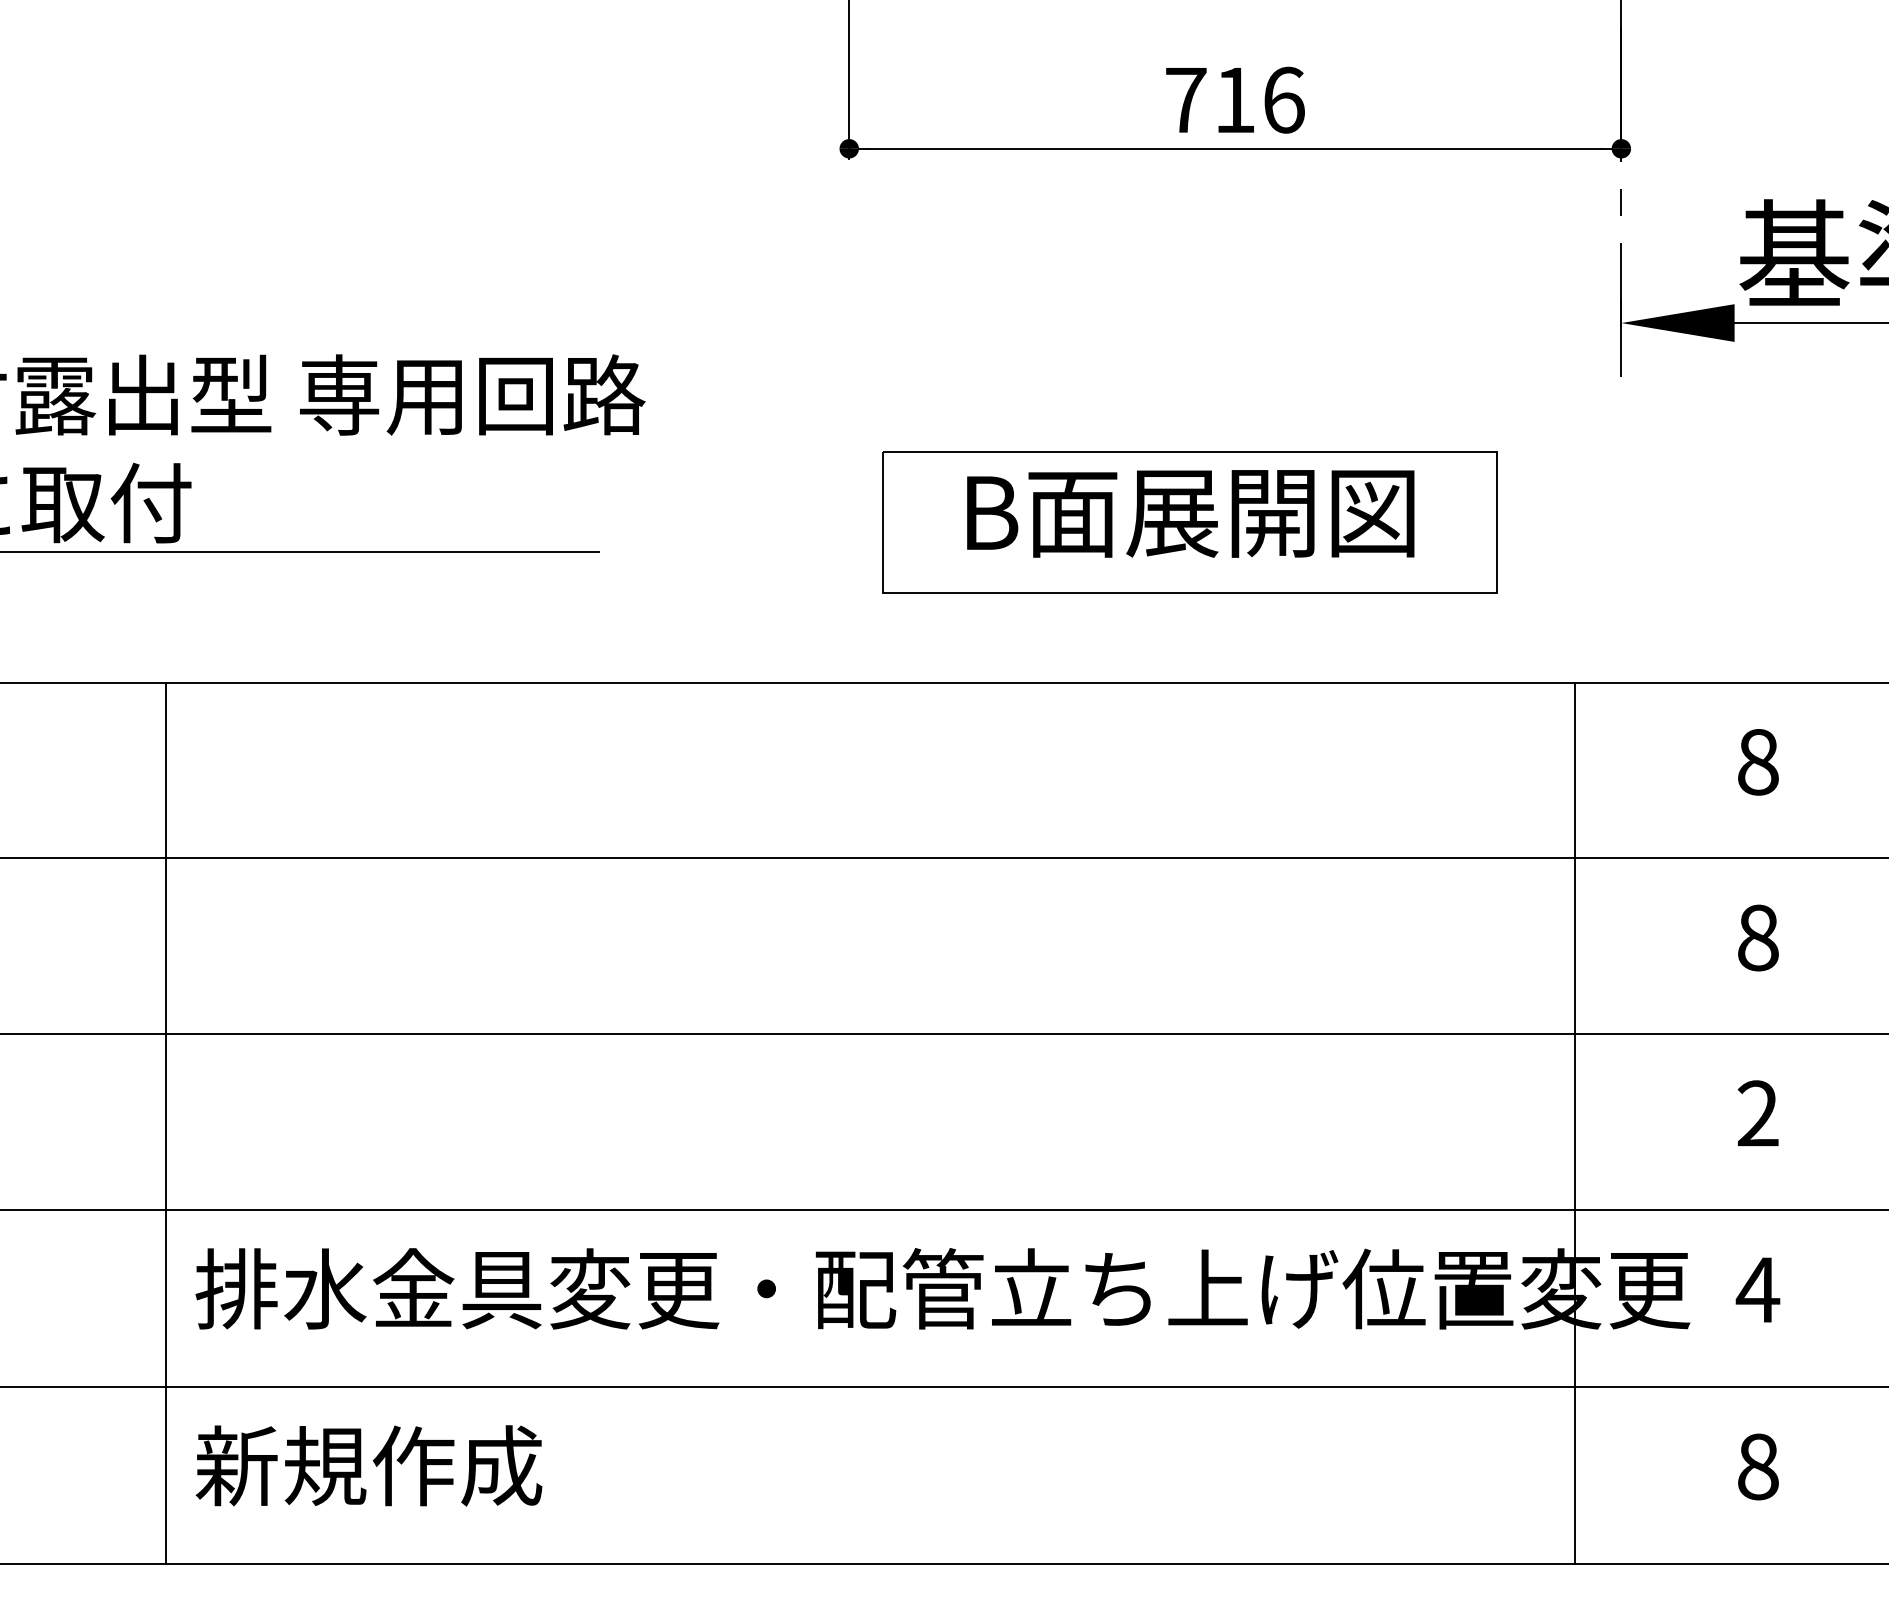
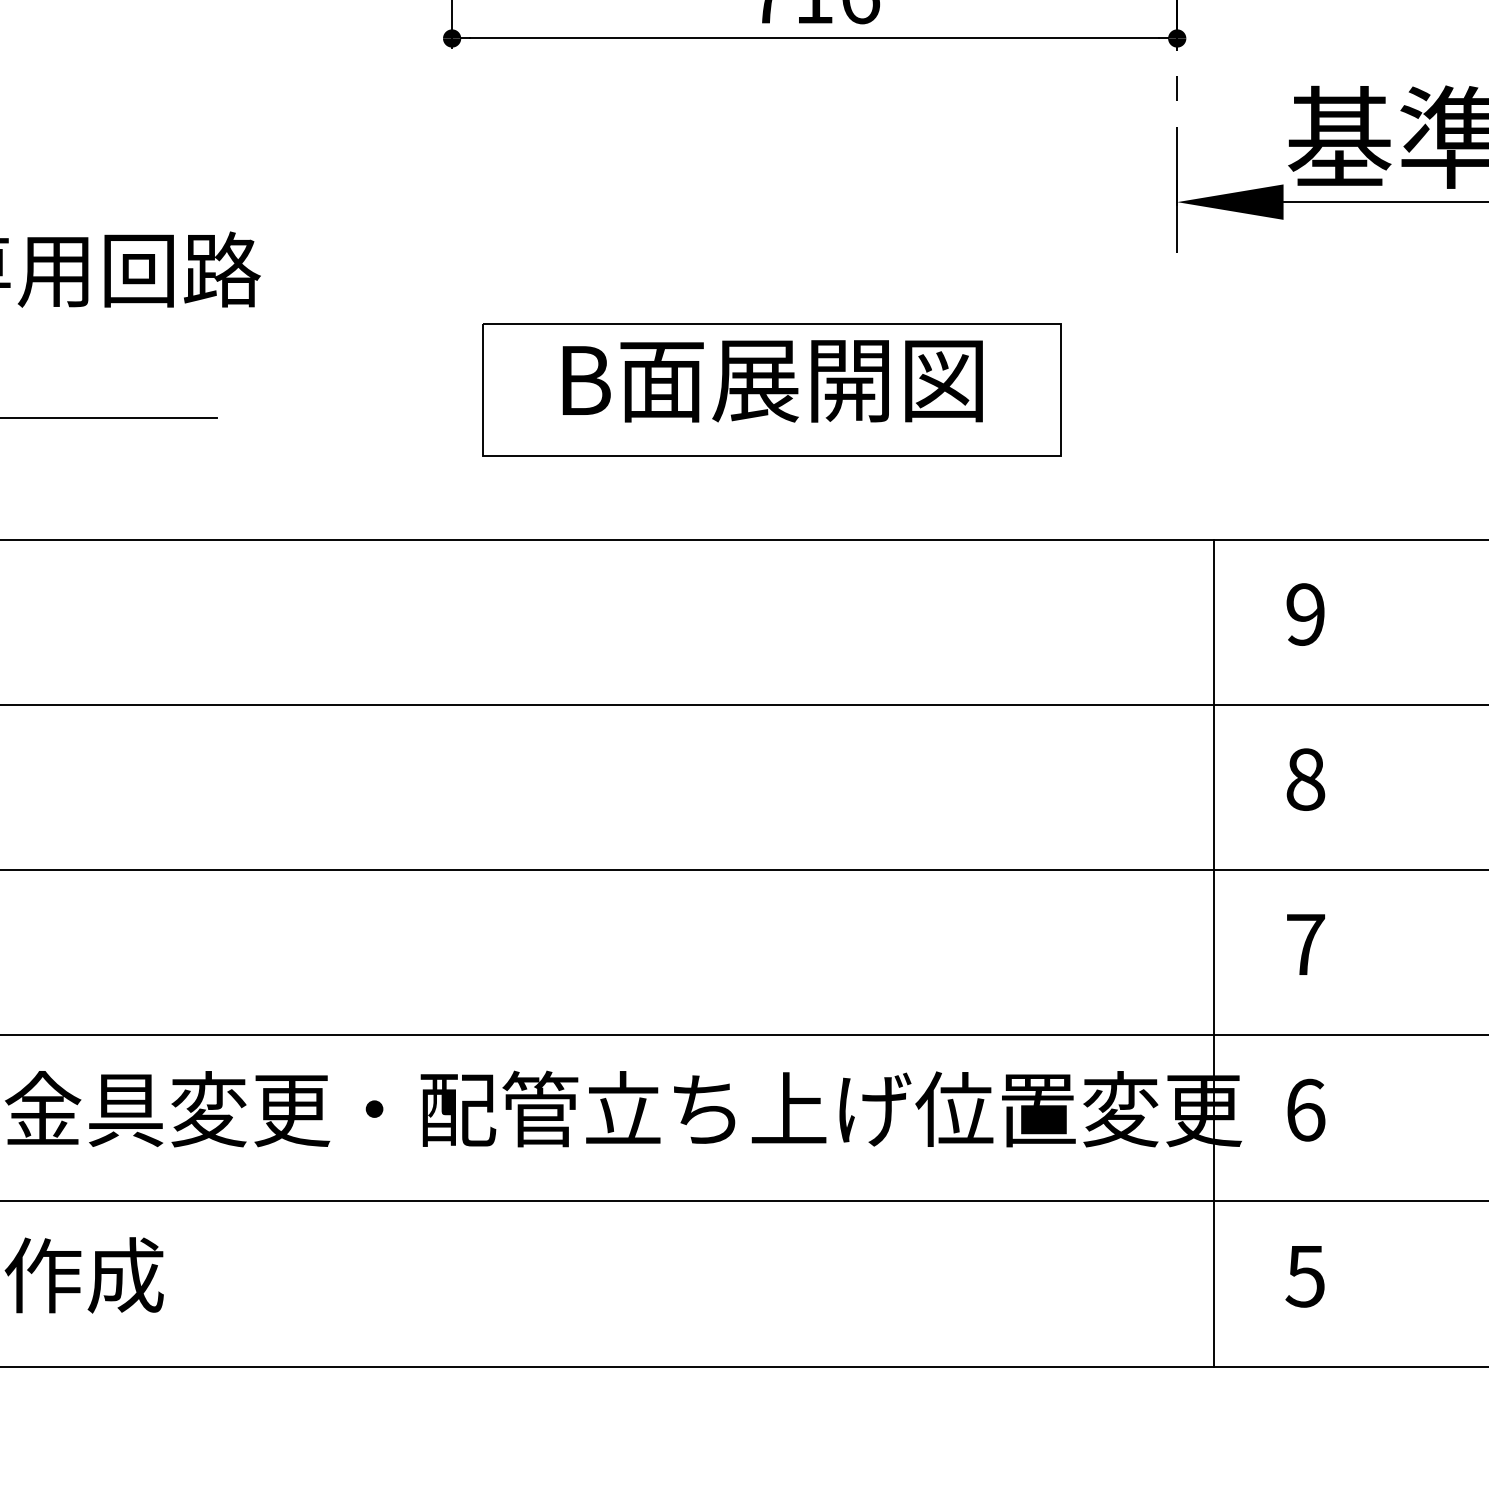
text: (1758, 761) -> (1305, 613), 8 -> 9
text: (1757, 1113) -> (1305, 944), 2 -> 7
line: (1574, 1122) -> (1213, 952), moved
text: (1757, 1289) -> (1305, 1109), 4 -> 6
text: (1757, 1466) -> (1305, 1275), 8 -> 5

